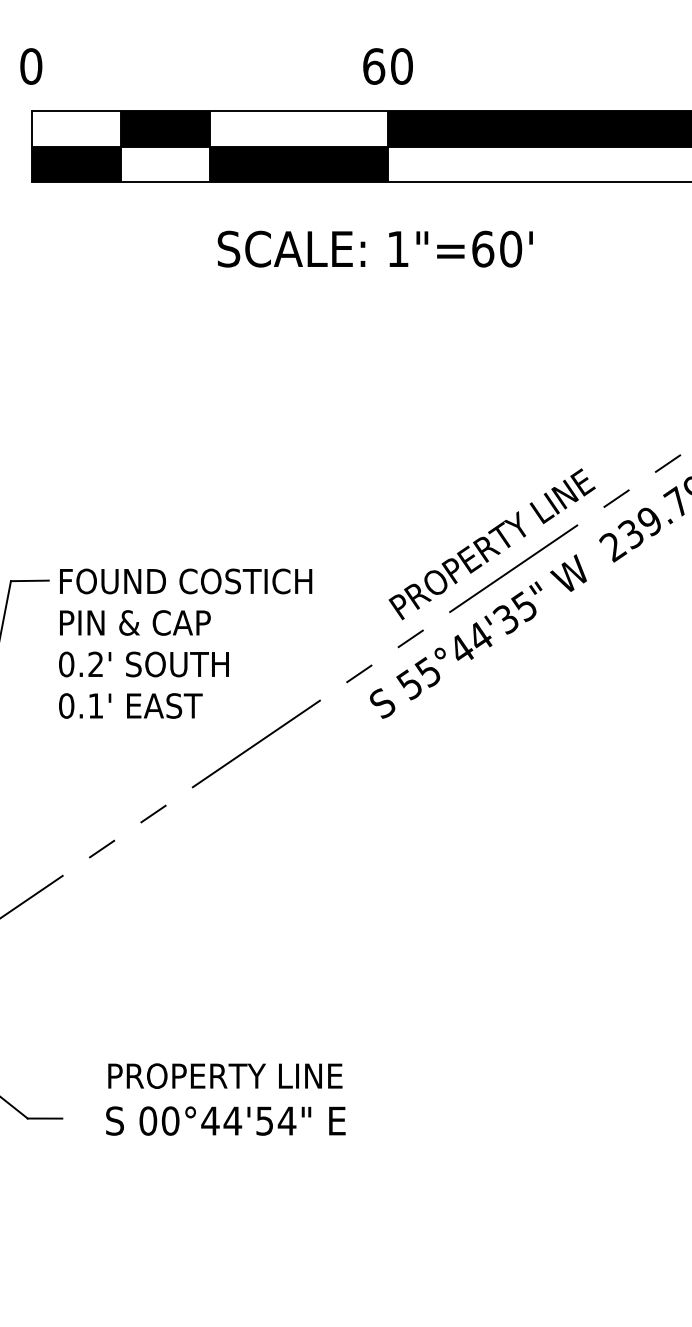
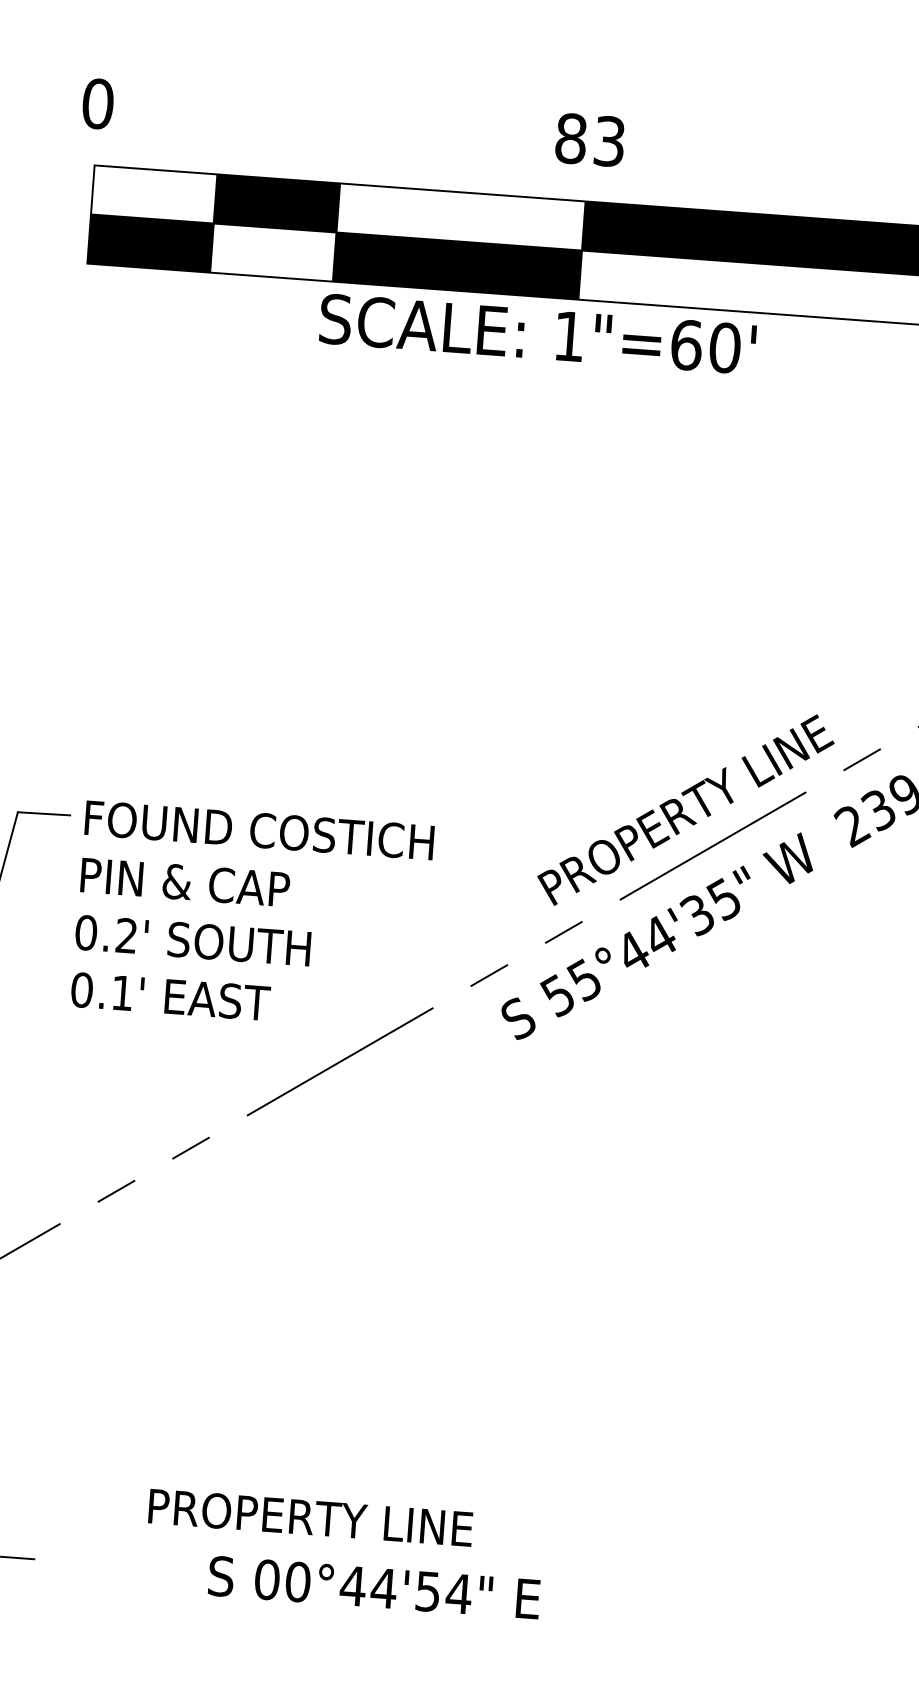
text: (387, 66) -> (589, 140), 60 -> 83
text: (374, 248) -> (536, 333), moved
text: (225, 1075) -> (311, 1517), moved
text: (225, 1120) -> (373, 1586), moved

